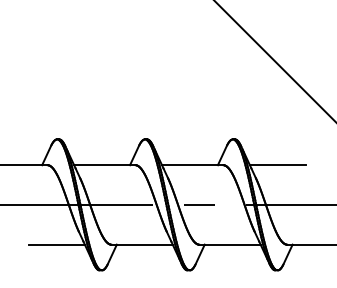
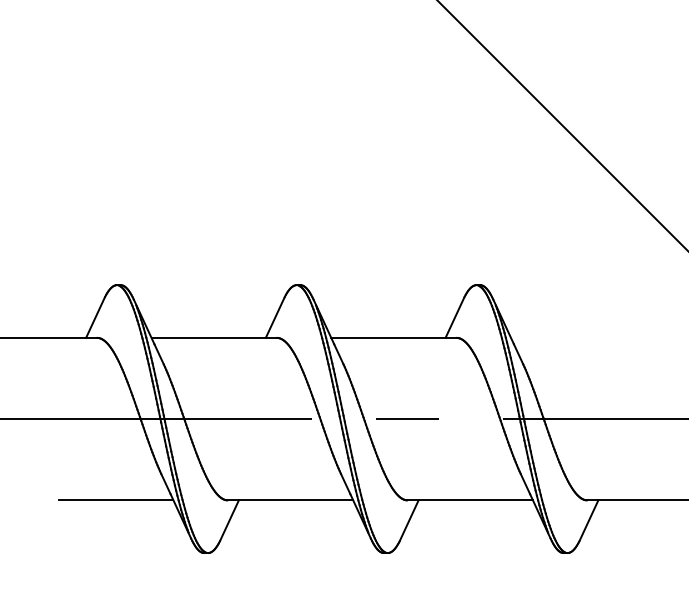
line: (277, 165) -> (567, 338), removed

